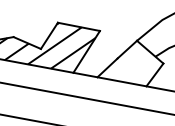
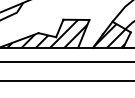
hatch: (127, 62) -> (109, 35), added

